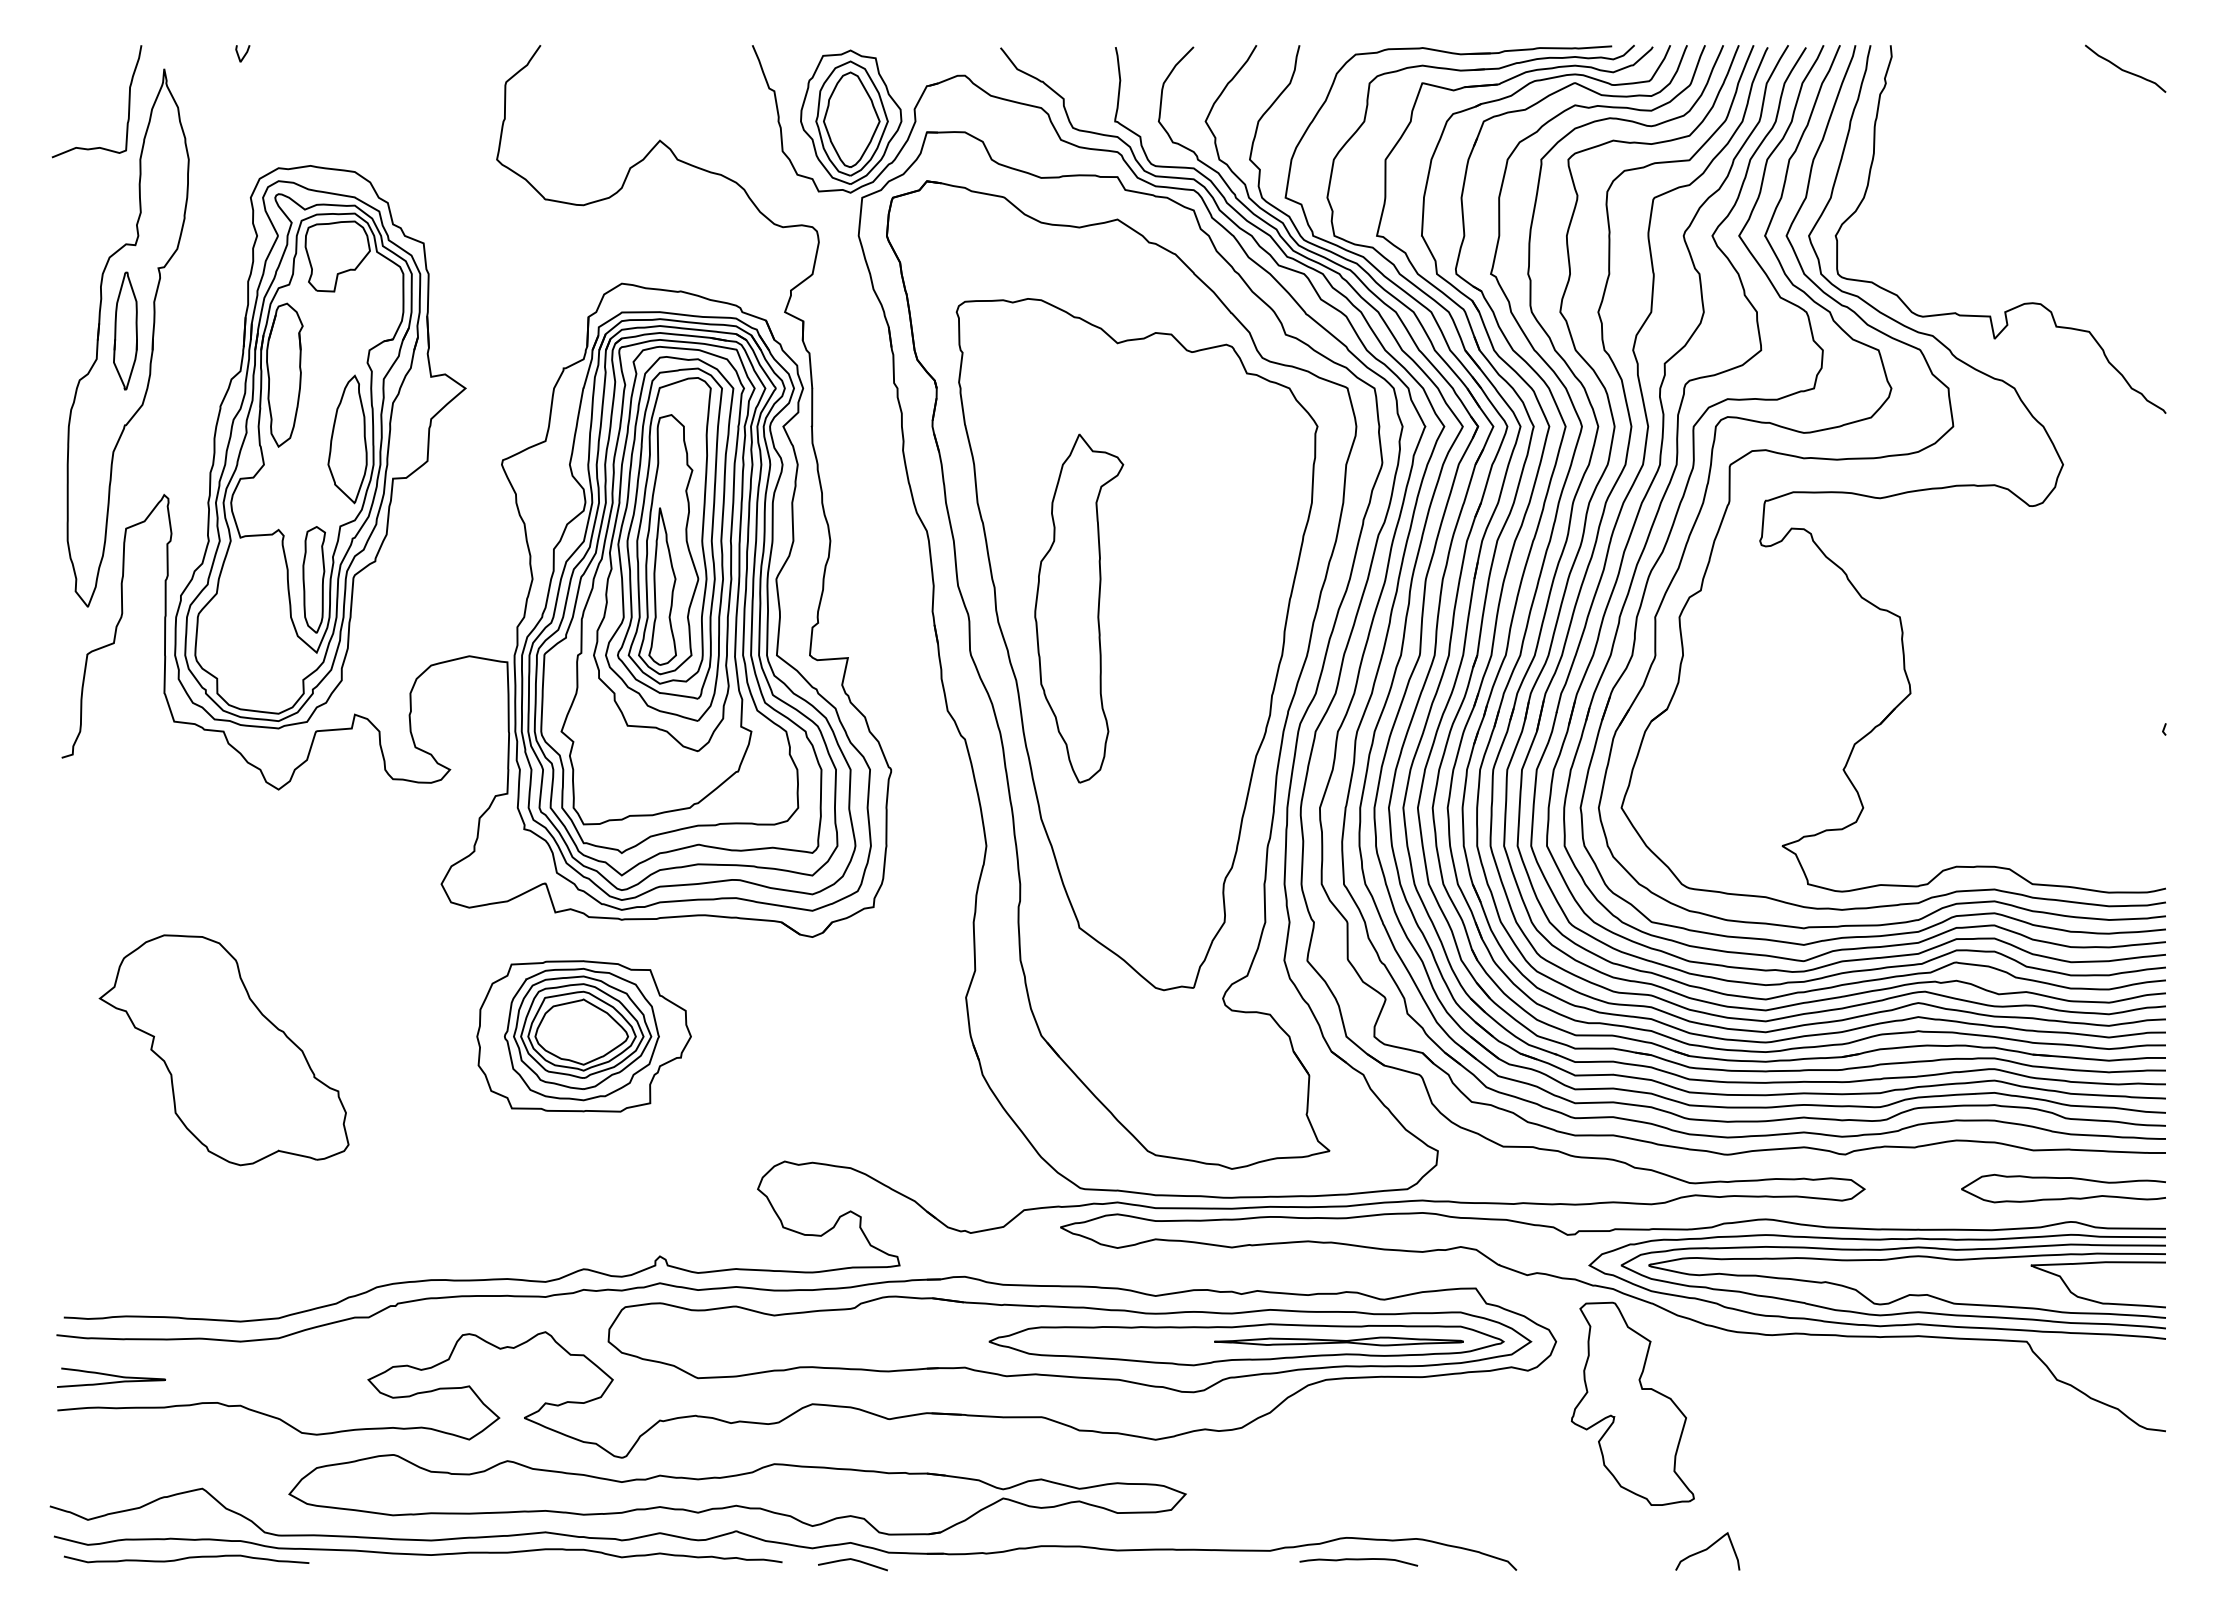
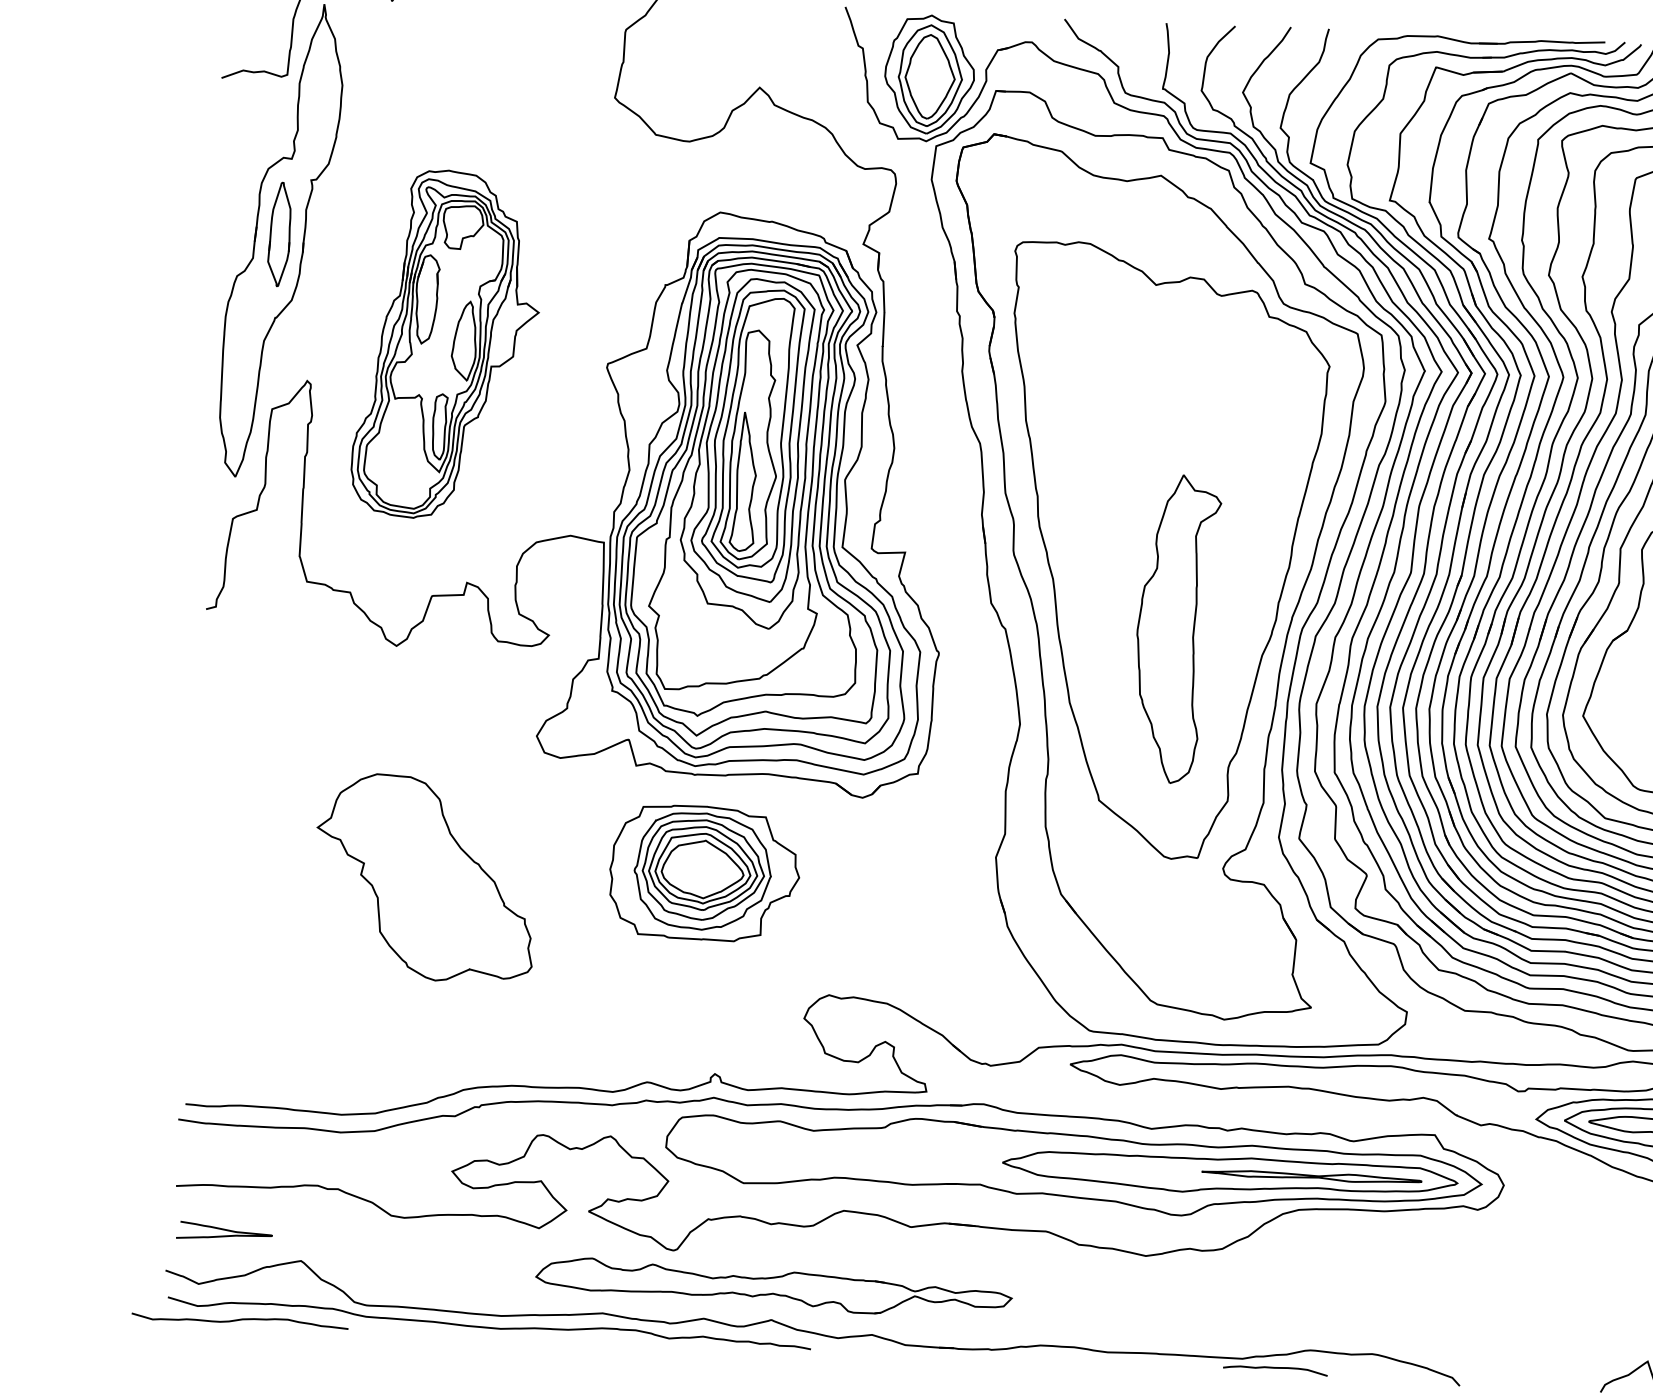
part: (320, 447) -> (447, 345), size x0.7
part: (1079, 608) -> (1176, 629), moved
part: (583, 1036) -> (704, 873), moved
part: (223, 1050) -> (424, 878), moved
curve: (111, 1376) -> (224, 1230), moved
part: (1632, 1403) -> (1568, 1243), removed
part: (737, 1494) -> (773, 1287), size x0.6
curve: (186, 1558) -> (240, 1320), moved
line: (852, 1560) -> (872, 1350), removed
curve: (1358, 1560) -> (1275, 1368), moved

